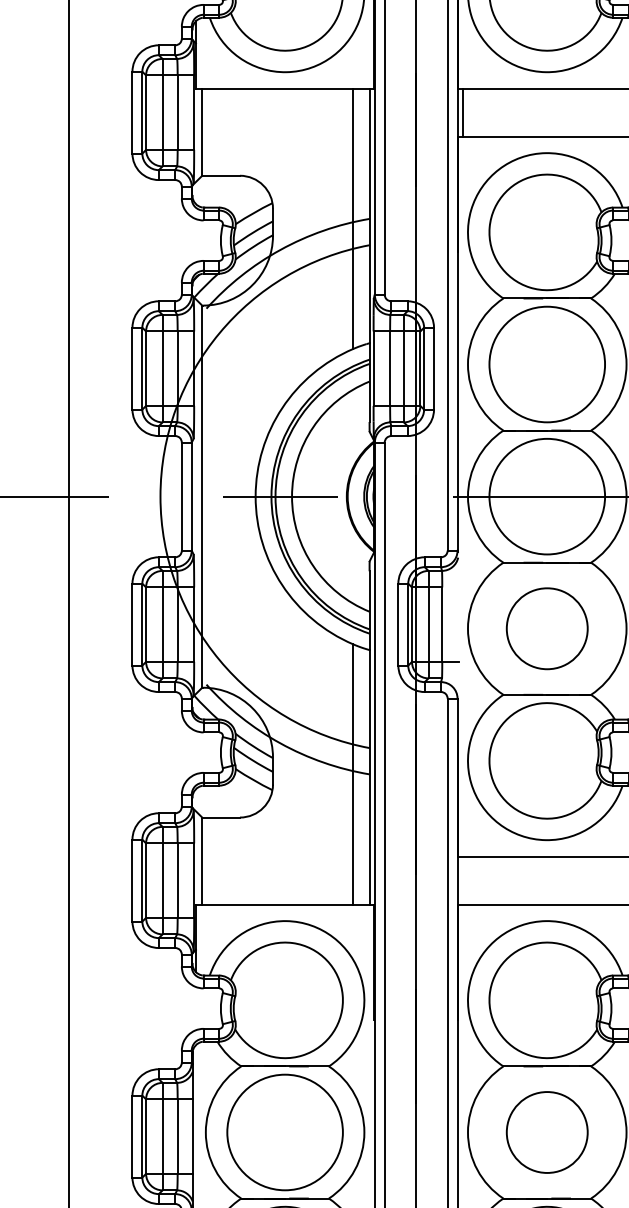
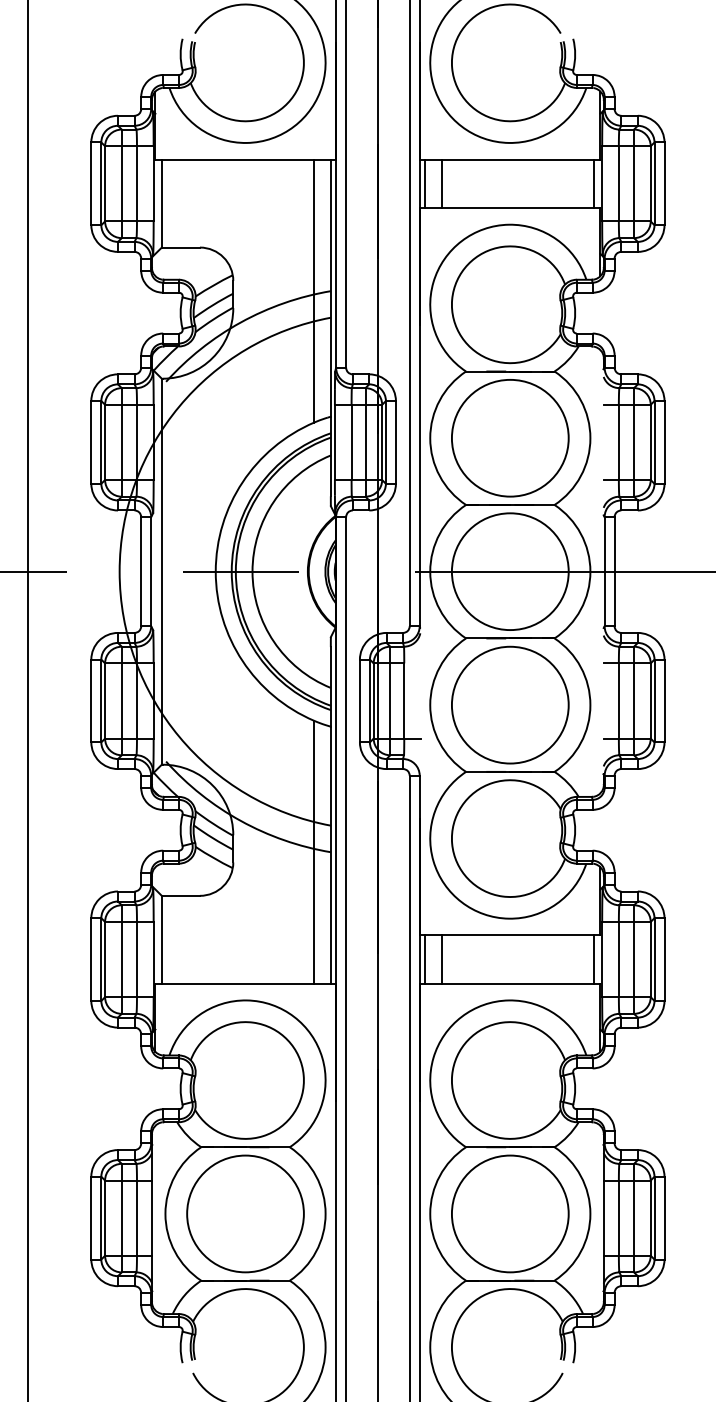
line: (479, 112) -> (441, 183), added
circle: (546, 628) -> (509, 704), size x1.43
line: (462, 880) -> (424, 959), added
line: (479, 880) -> (441, 959), added
circle: (546, 1132) -> (509, 1213), size x1.43

